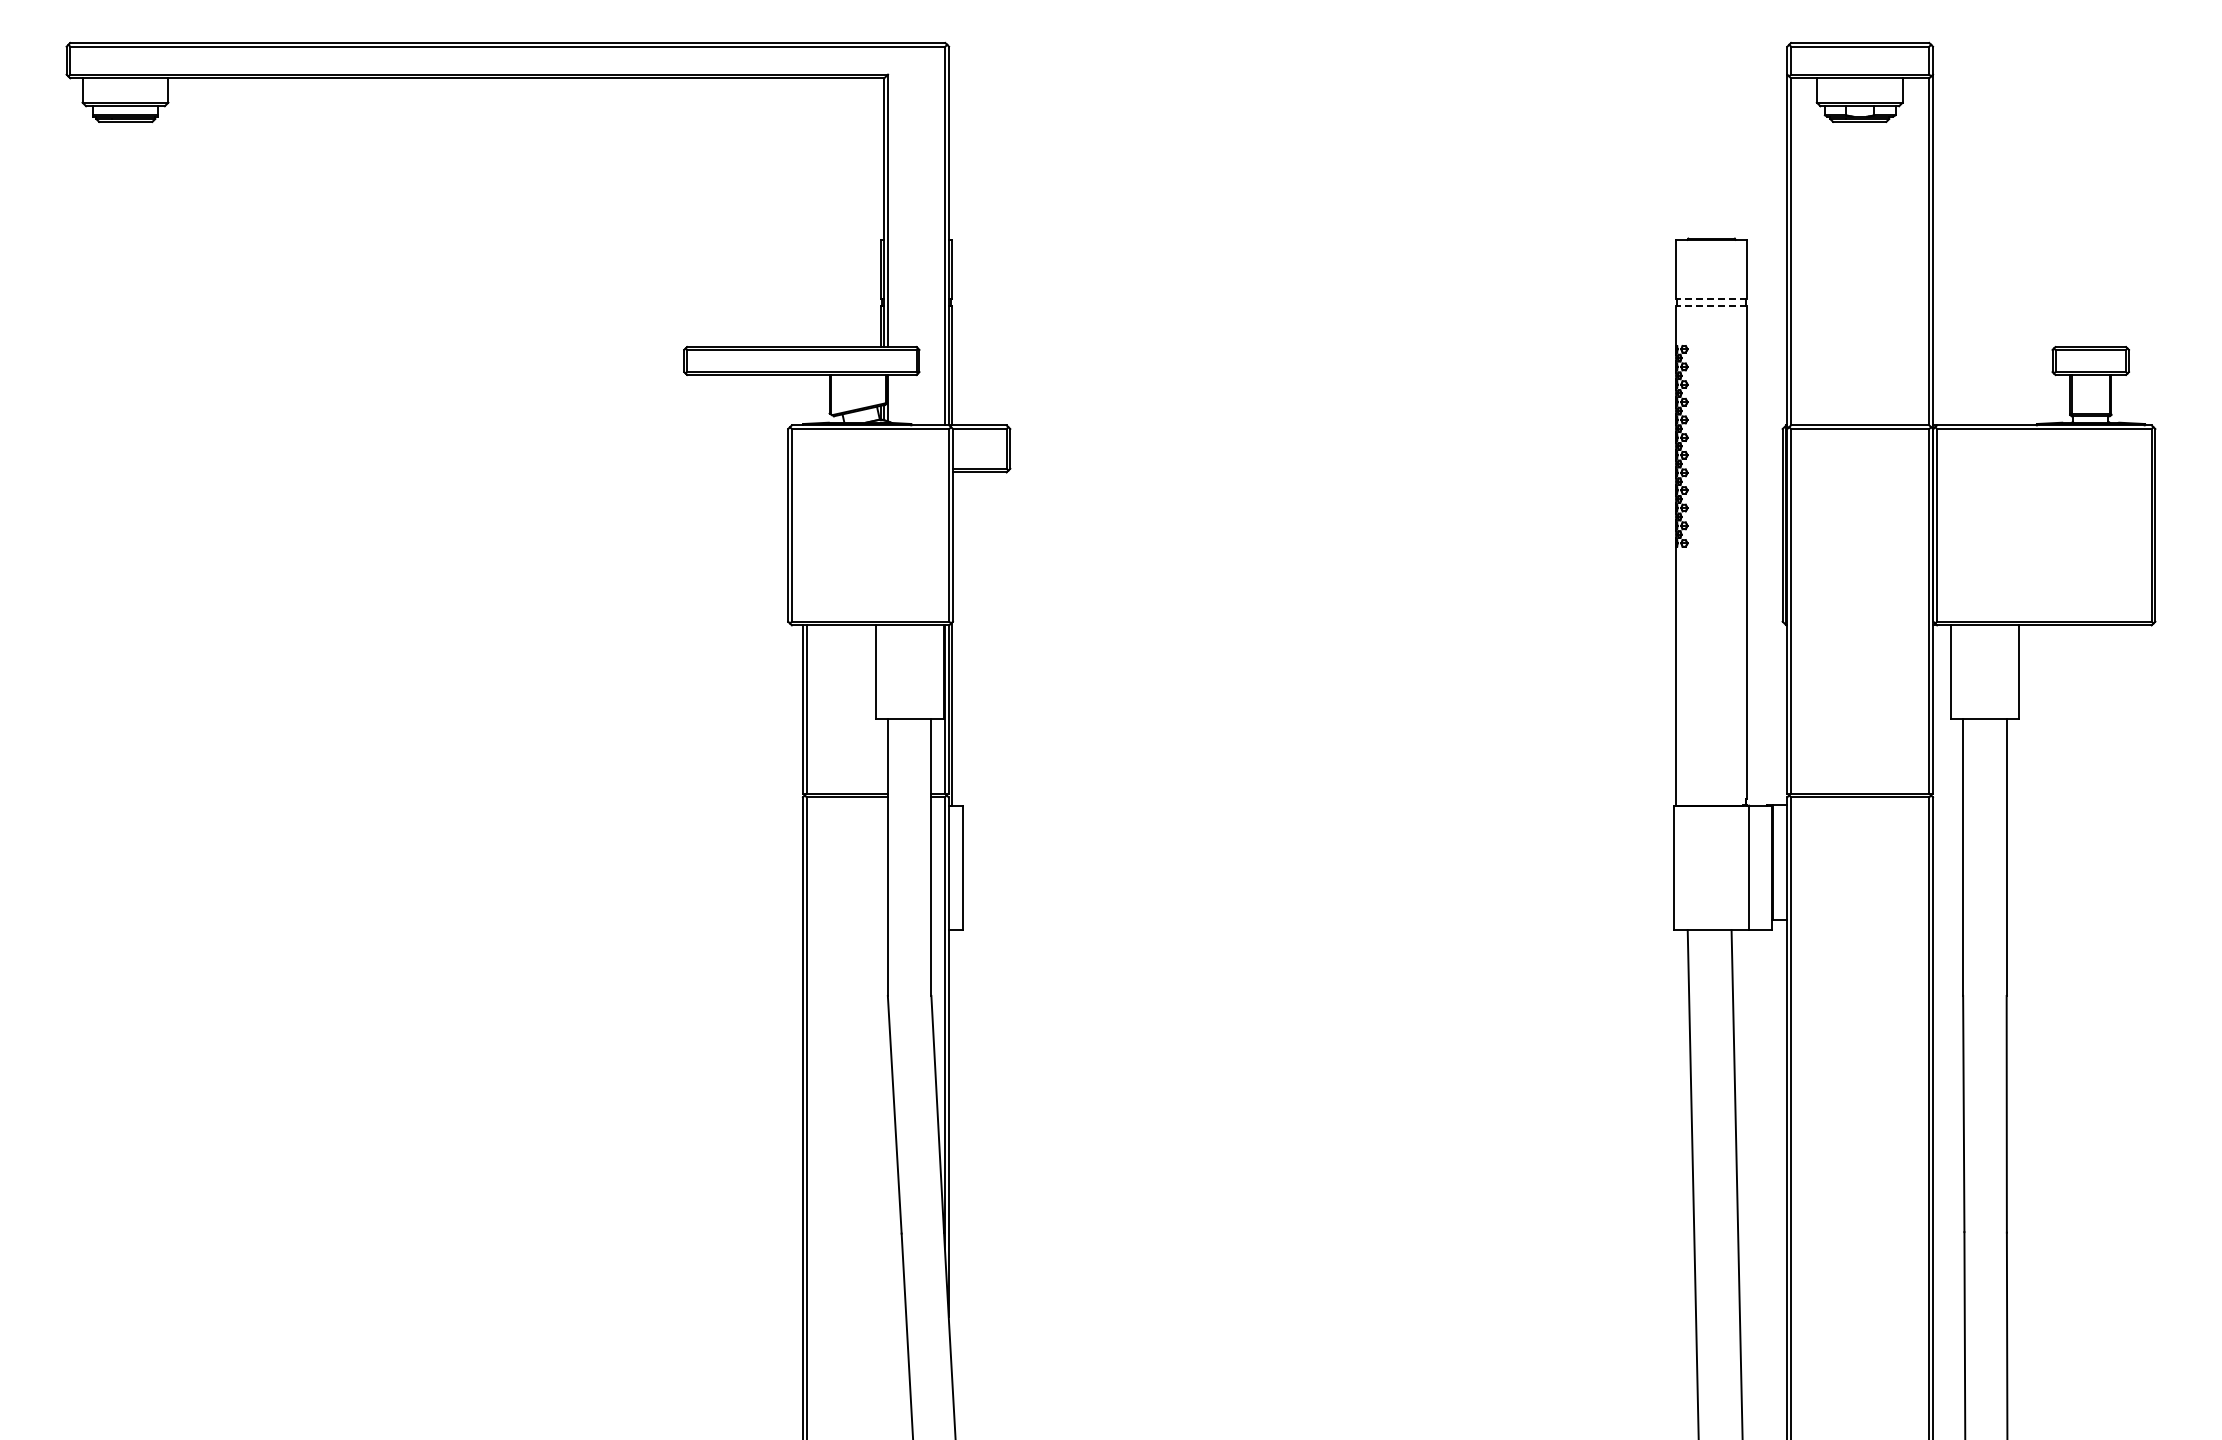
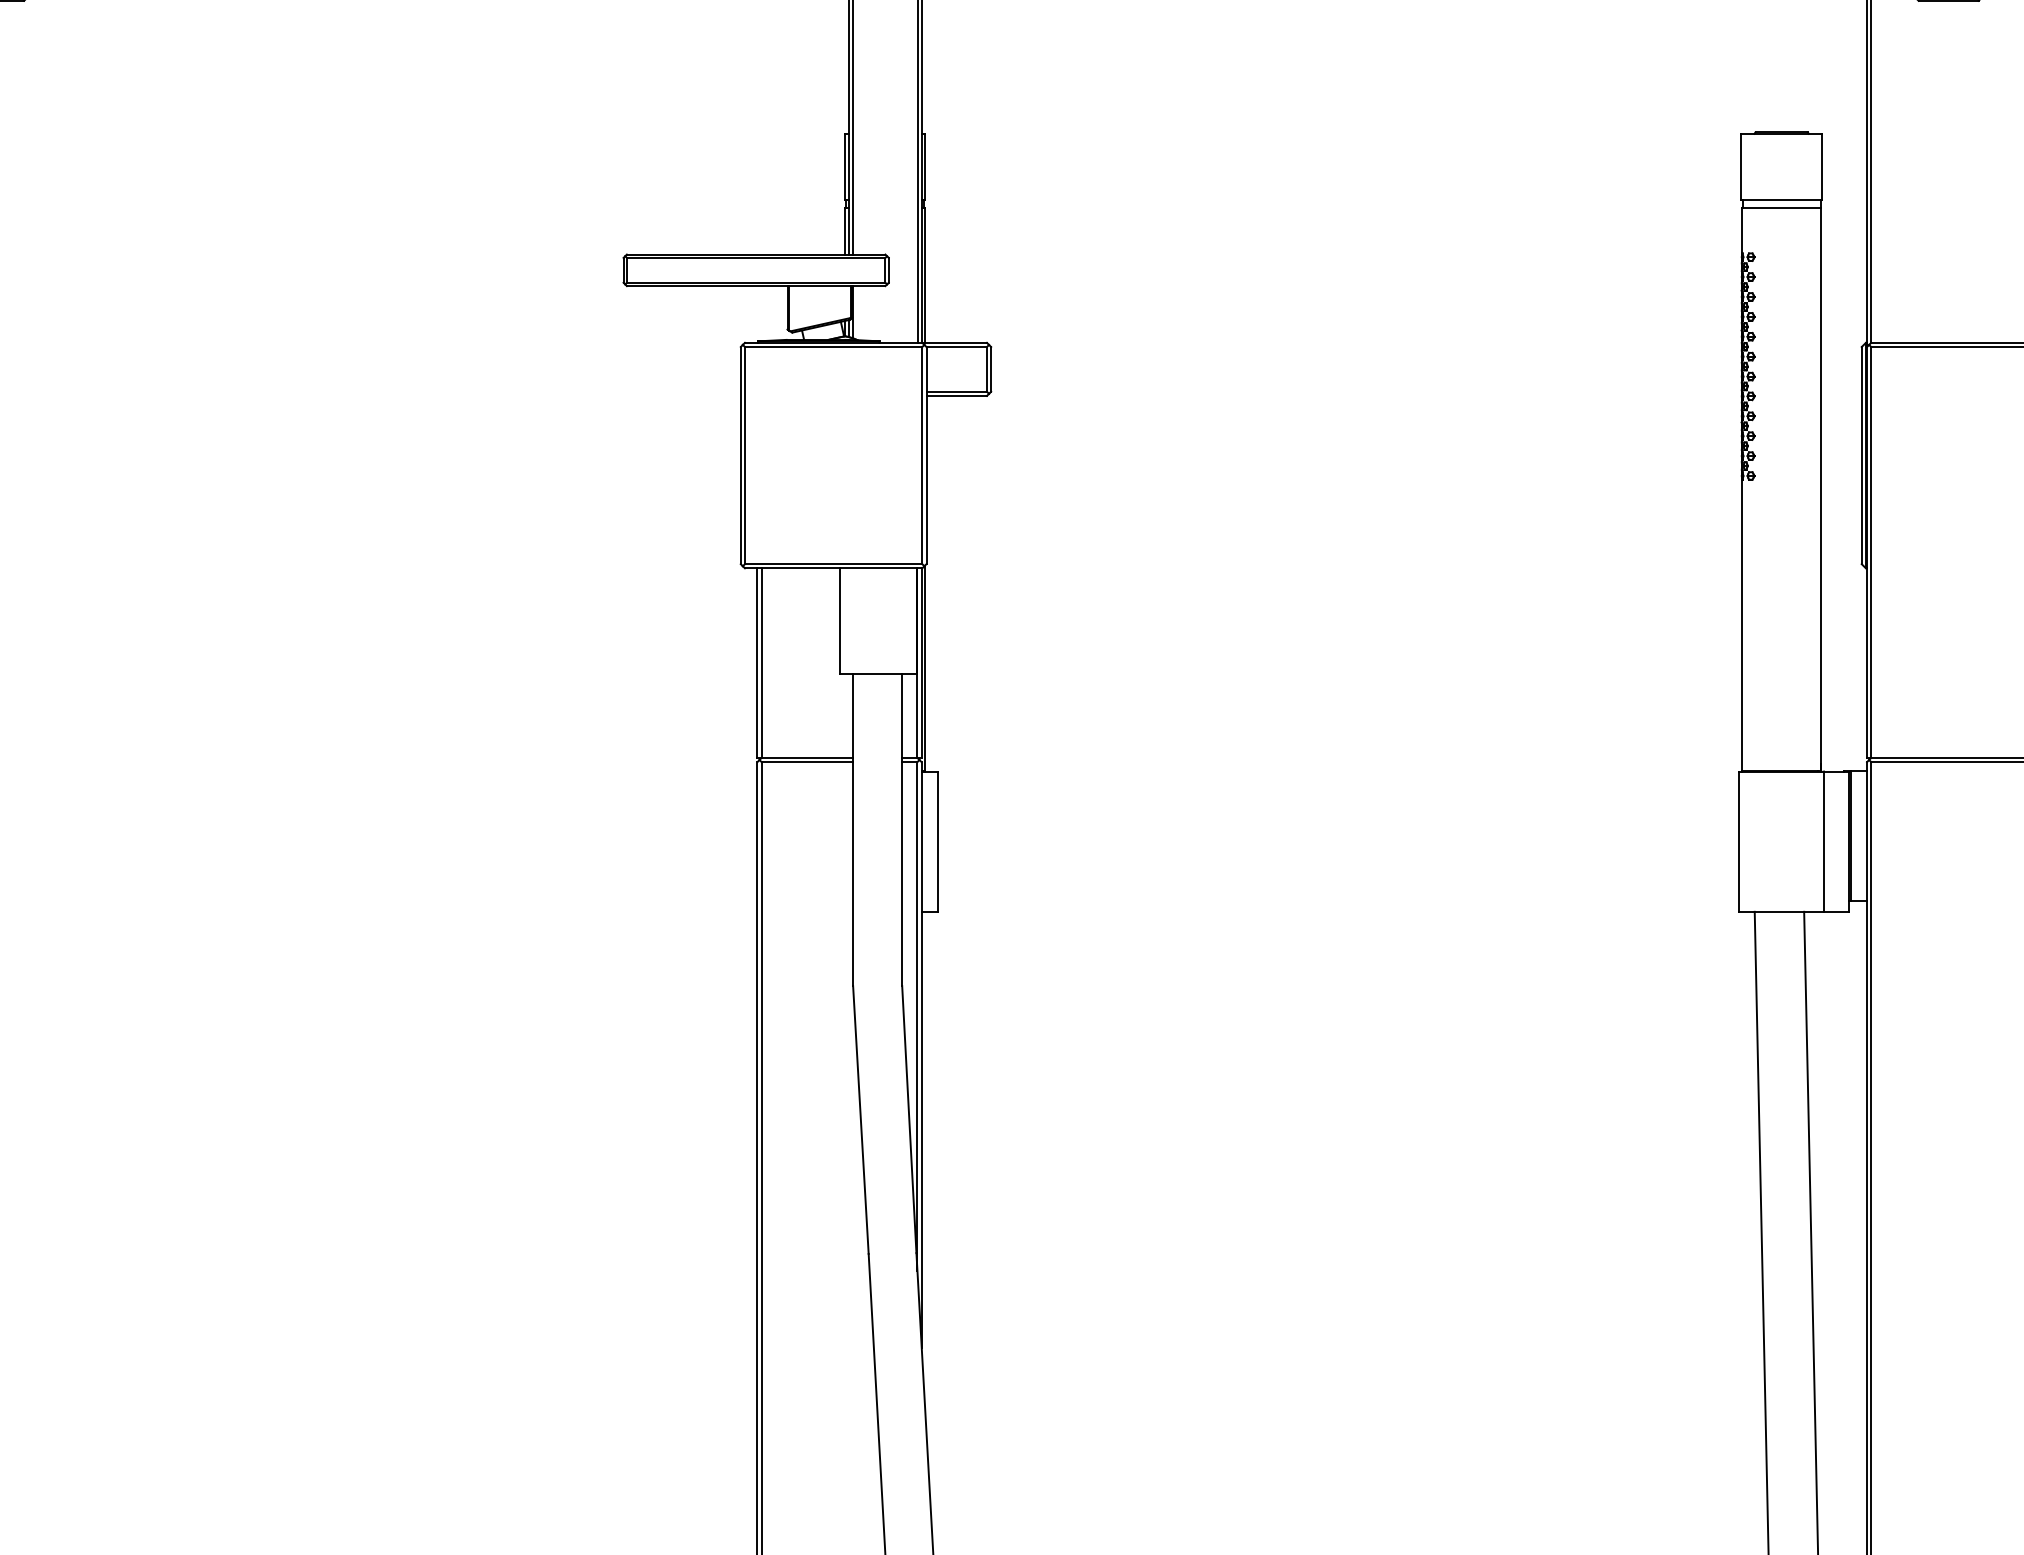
line: (1711, 298) -> (1781, 199), dashed -> solid
line: (1711, 306) -> (1781, 208), dashed -> solid

